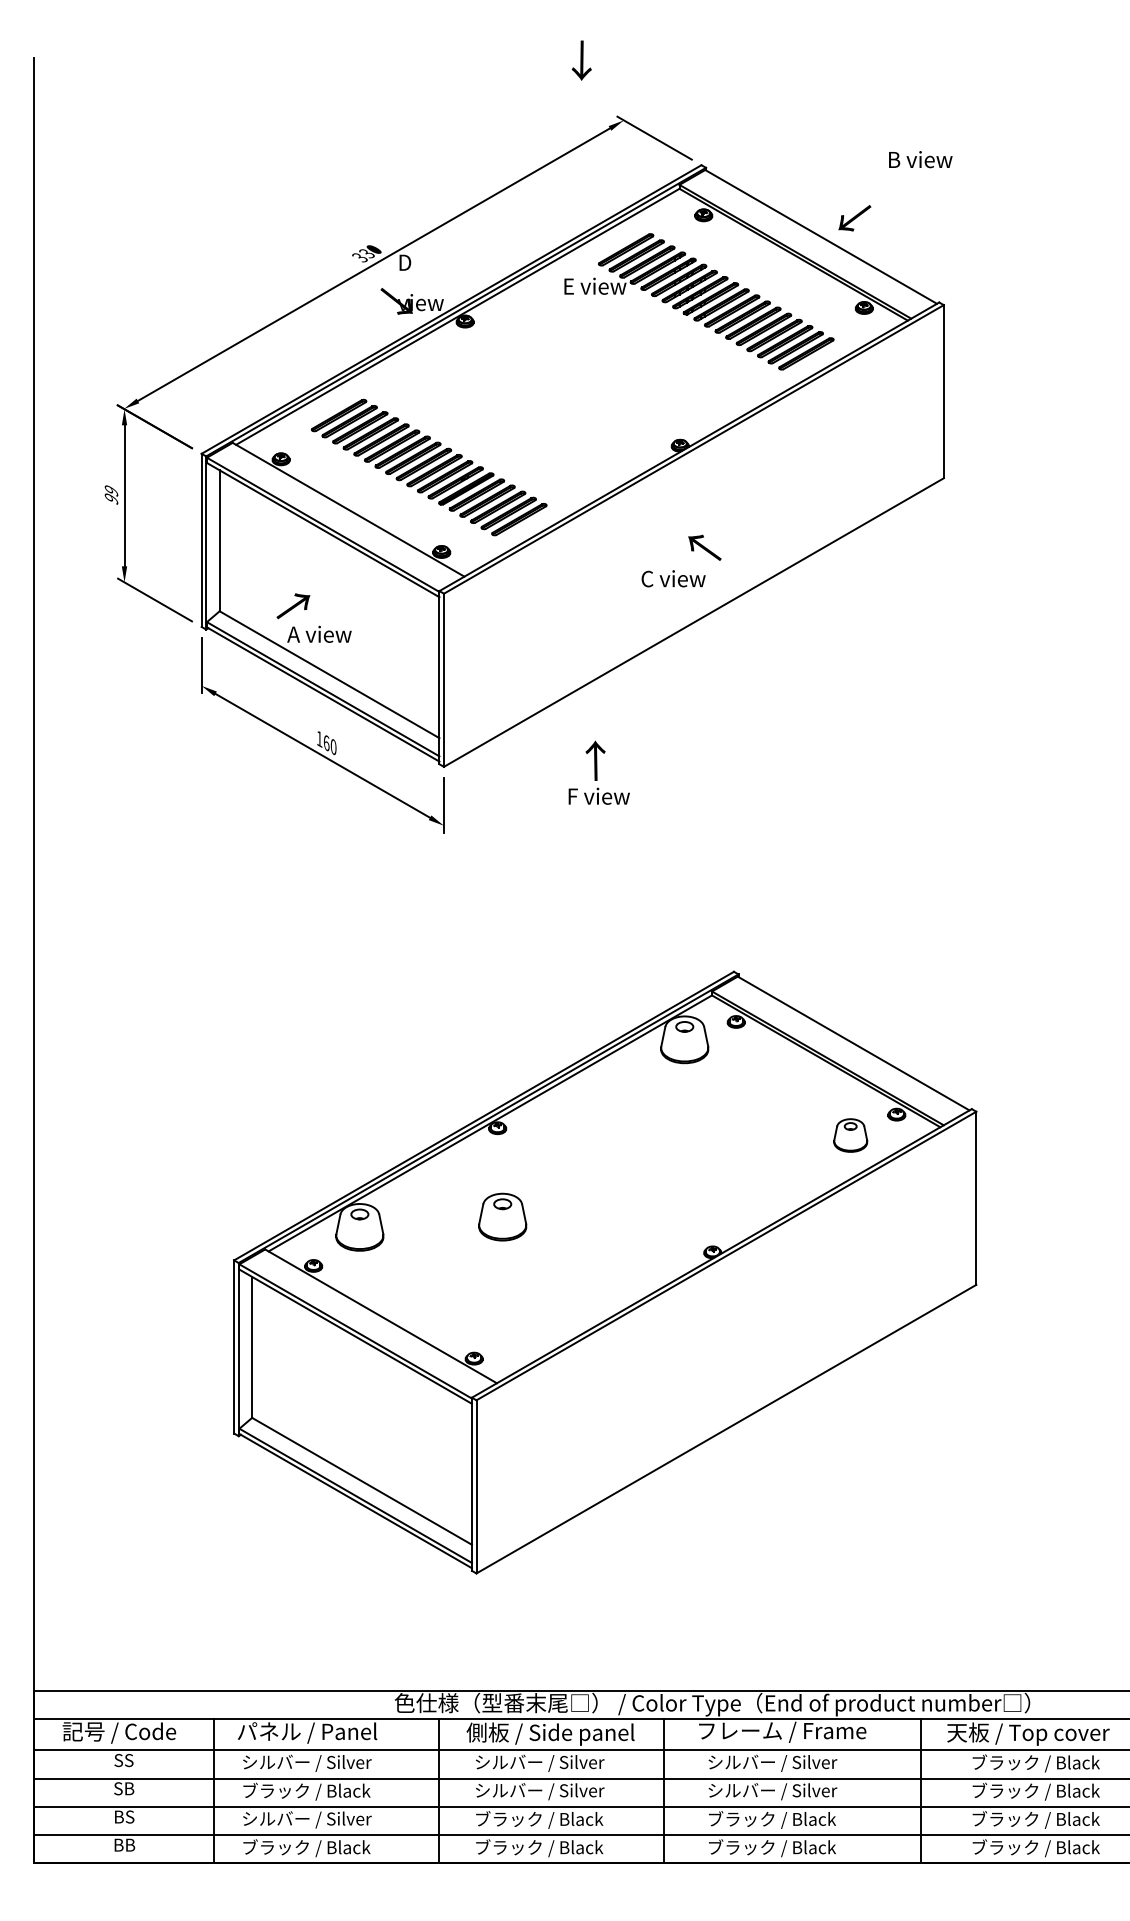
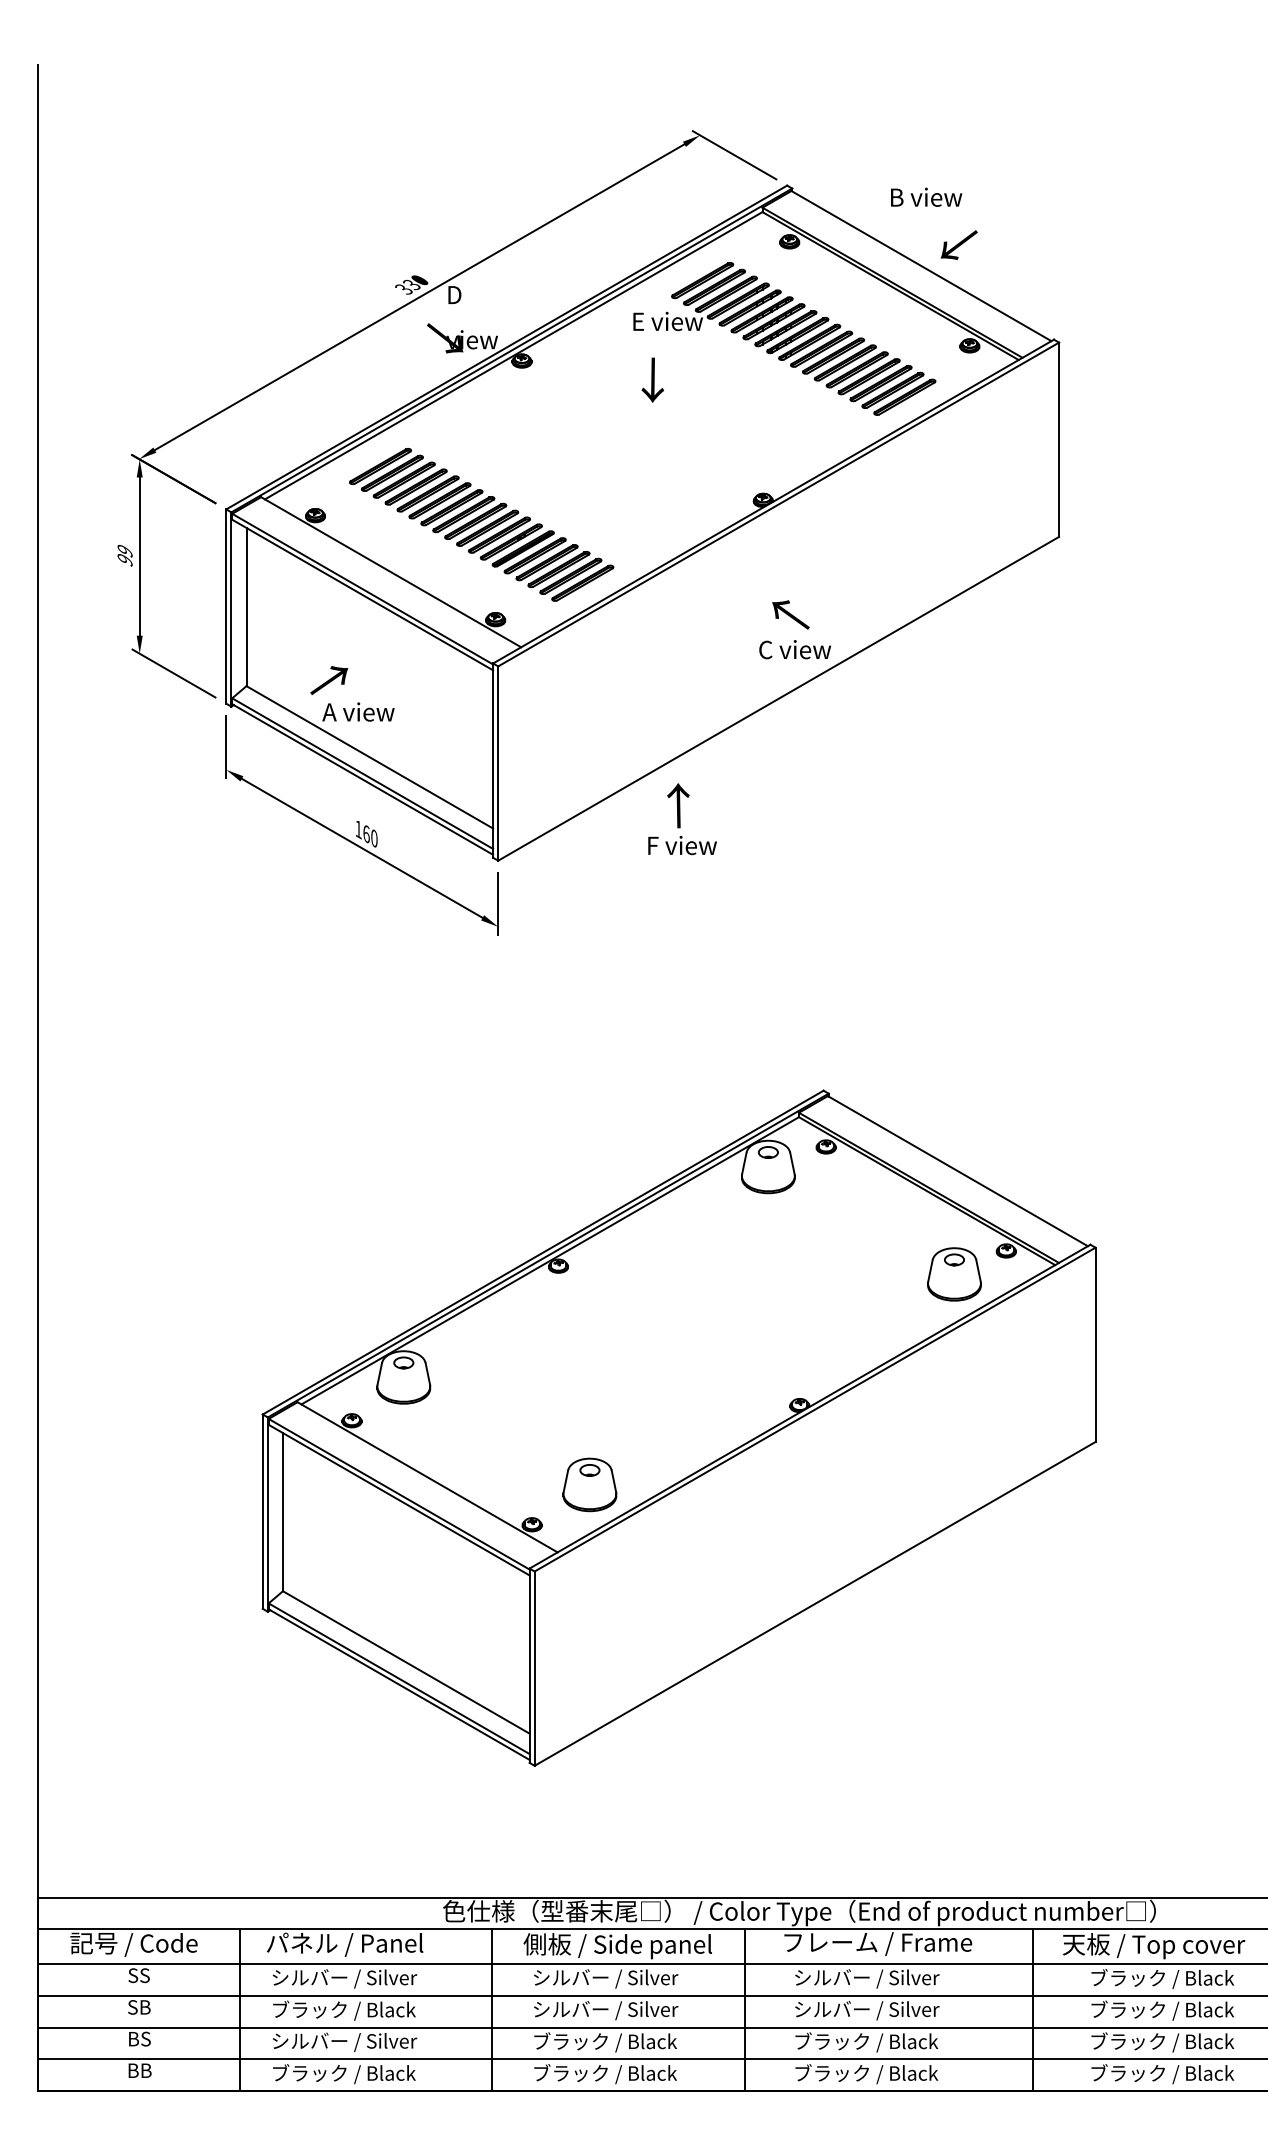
text: (581, 60) -> (652, 380), moved
text: (920, 159) -> (926, 197), moved
text: (673, 578) -> (795, 649), moved
text: (598, 772) -> (681, 818), moved
part: (850, 1135) -> (954, 1274), size x1.43
part: (502, 1216) -> (589, 1484), moved

